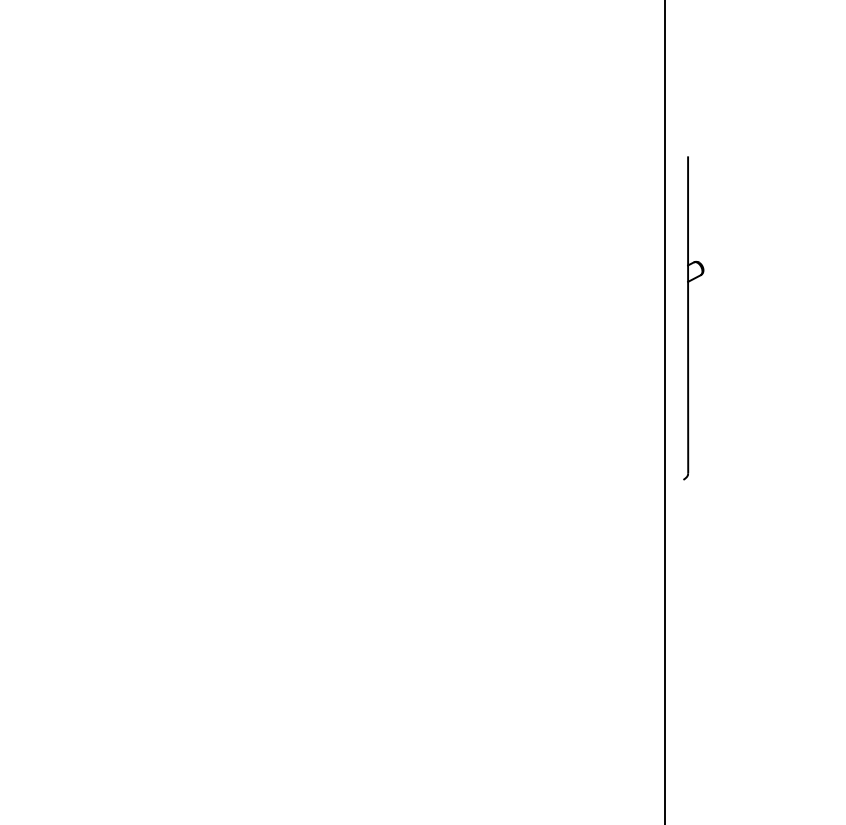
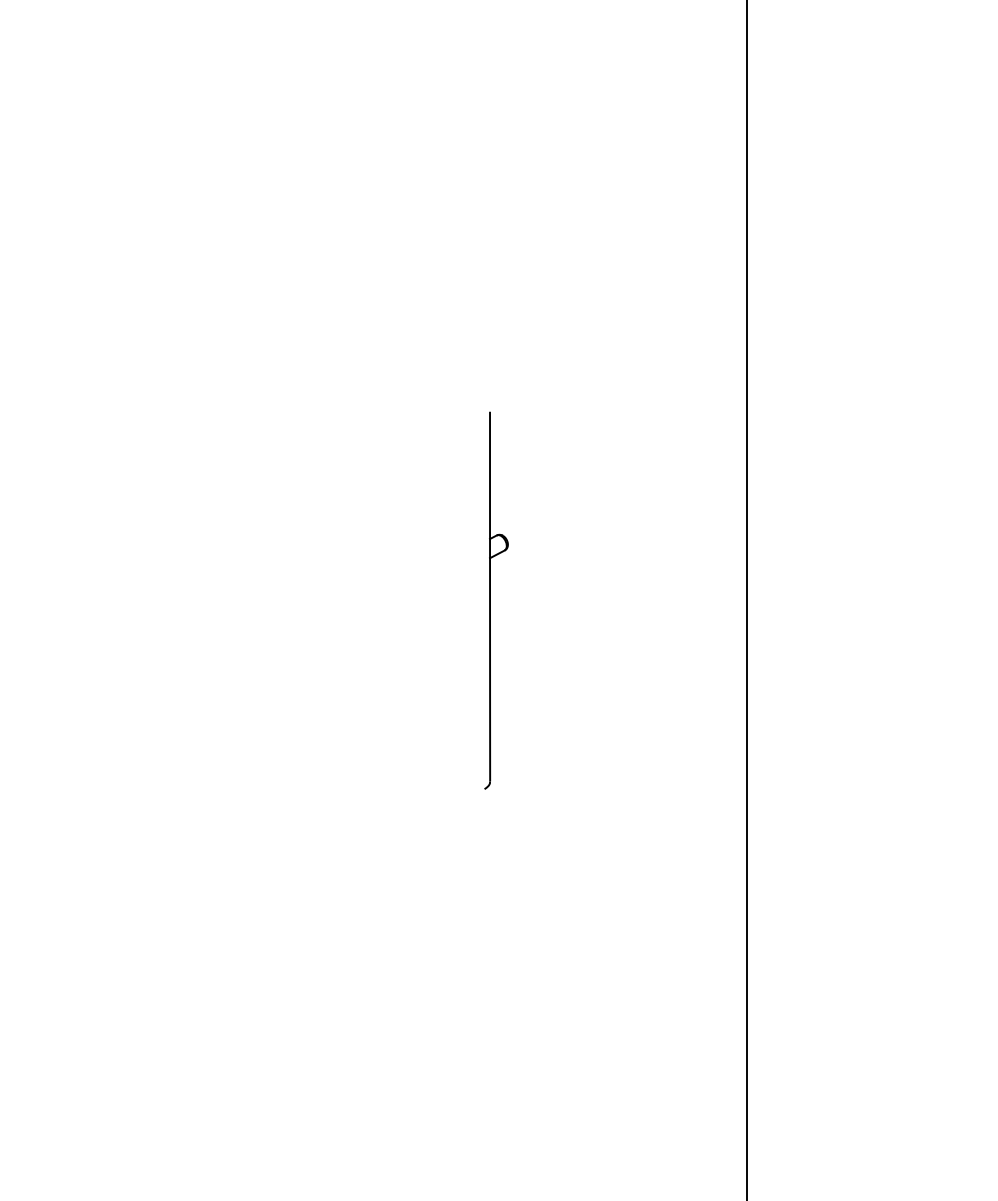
part: (693, 318) -> (496, 600), moved

